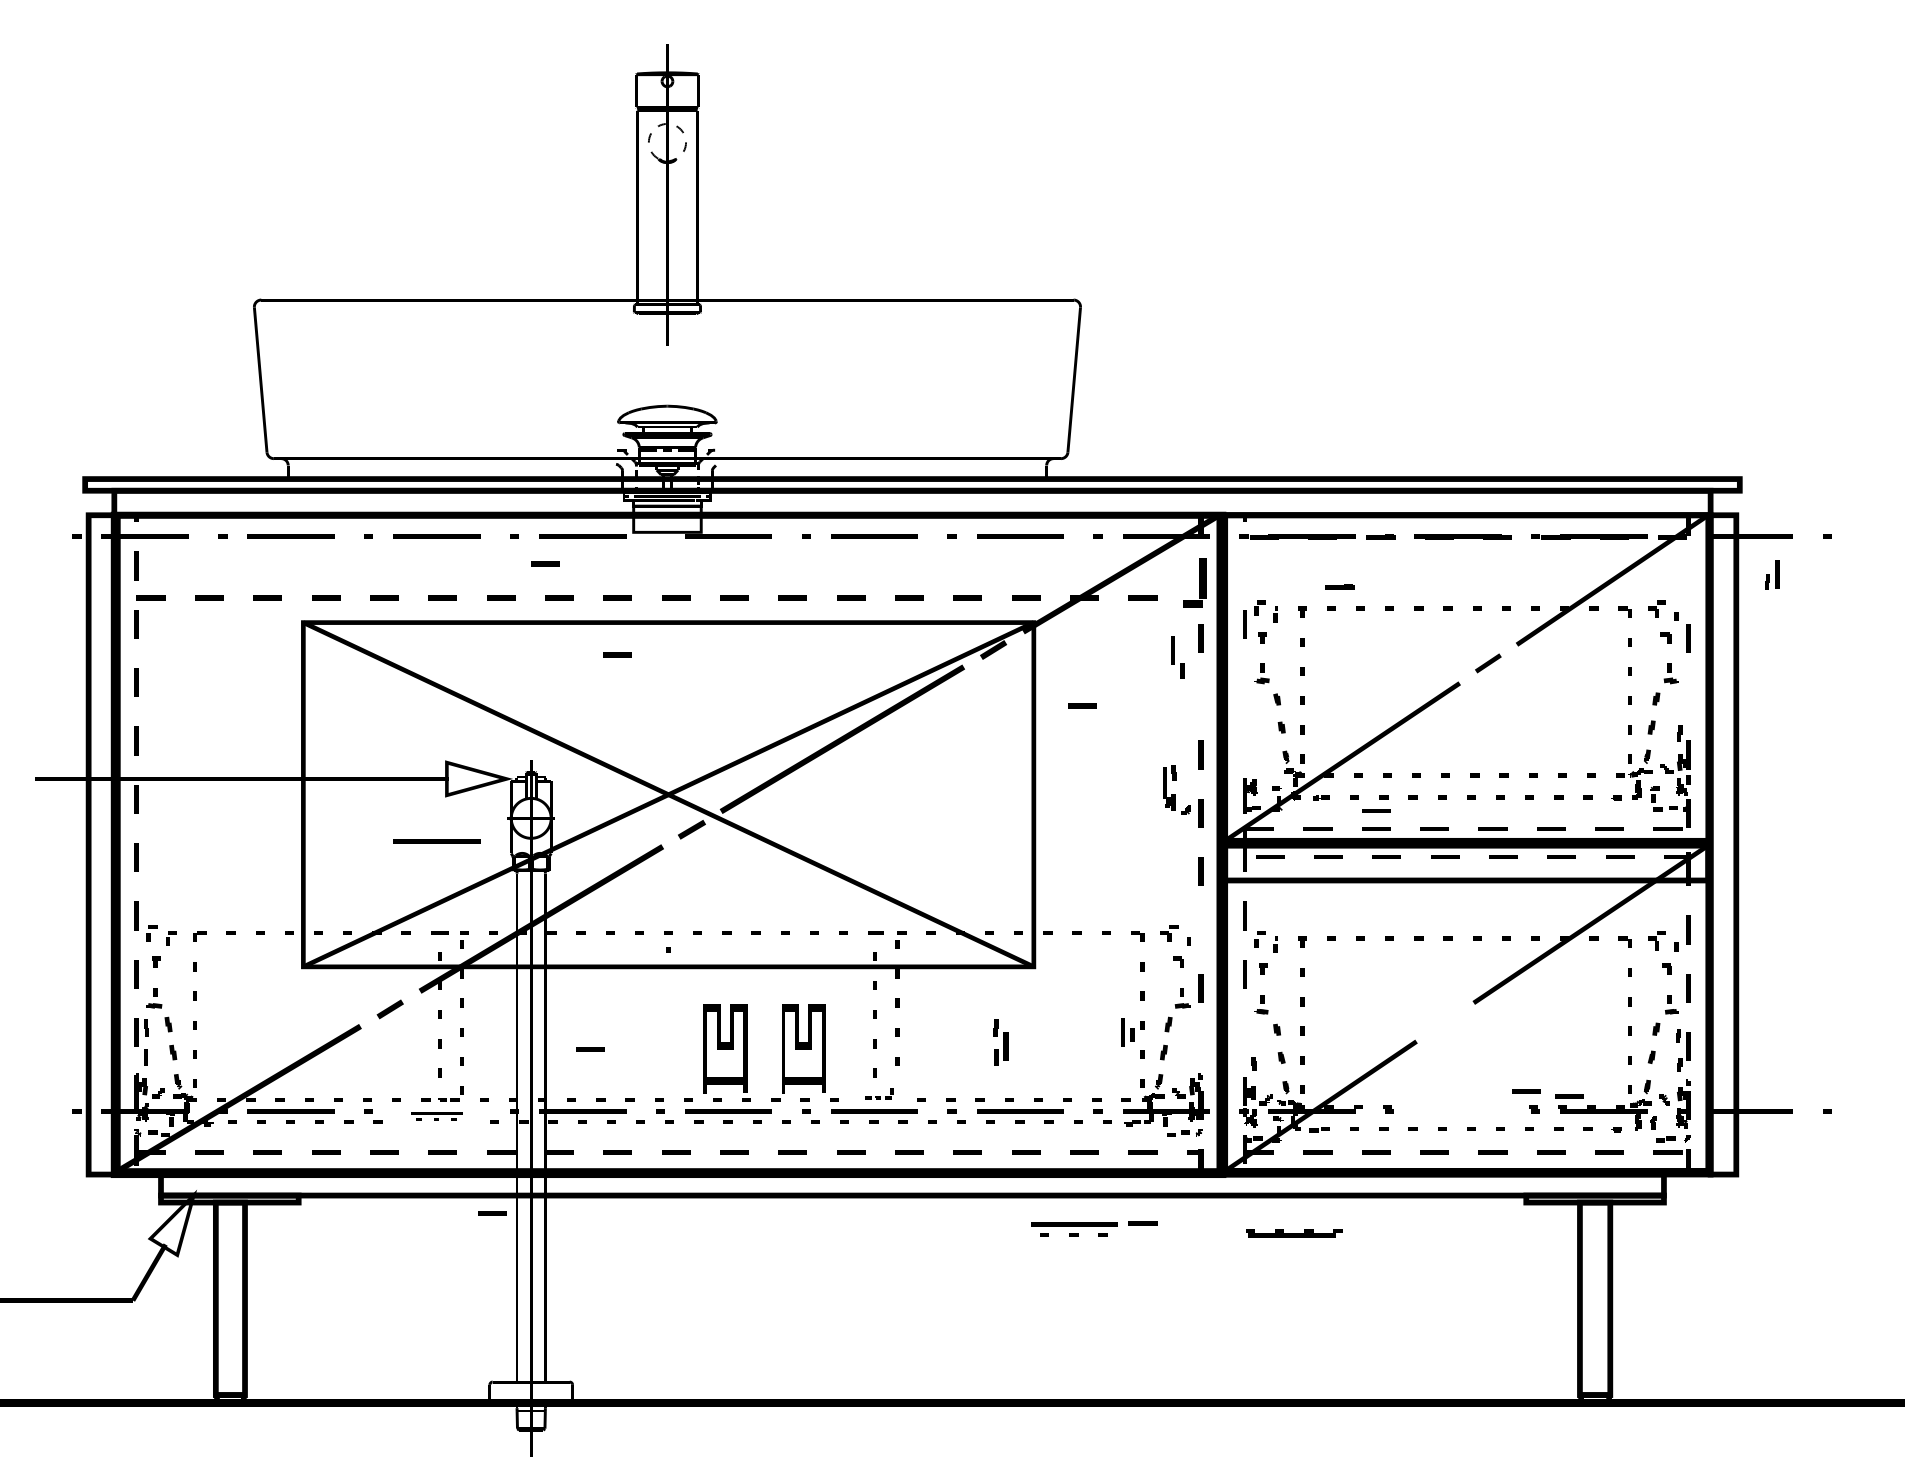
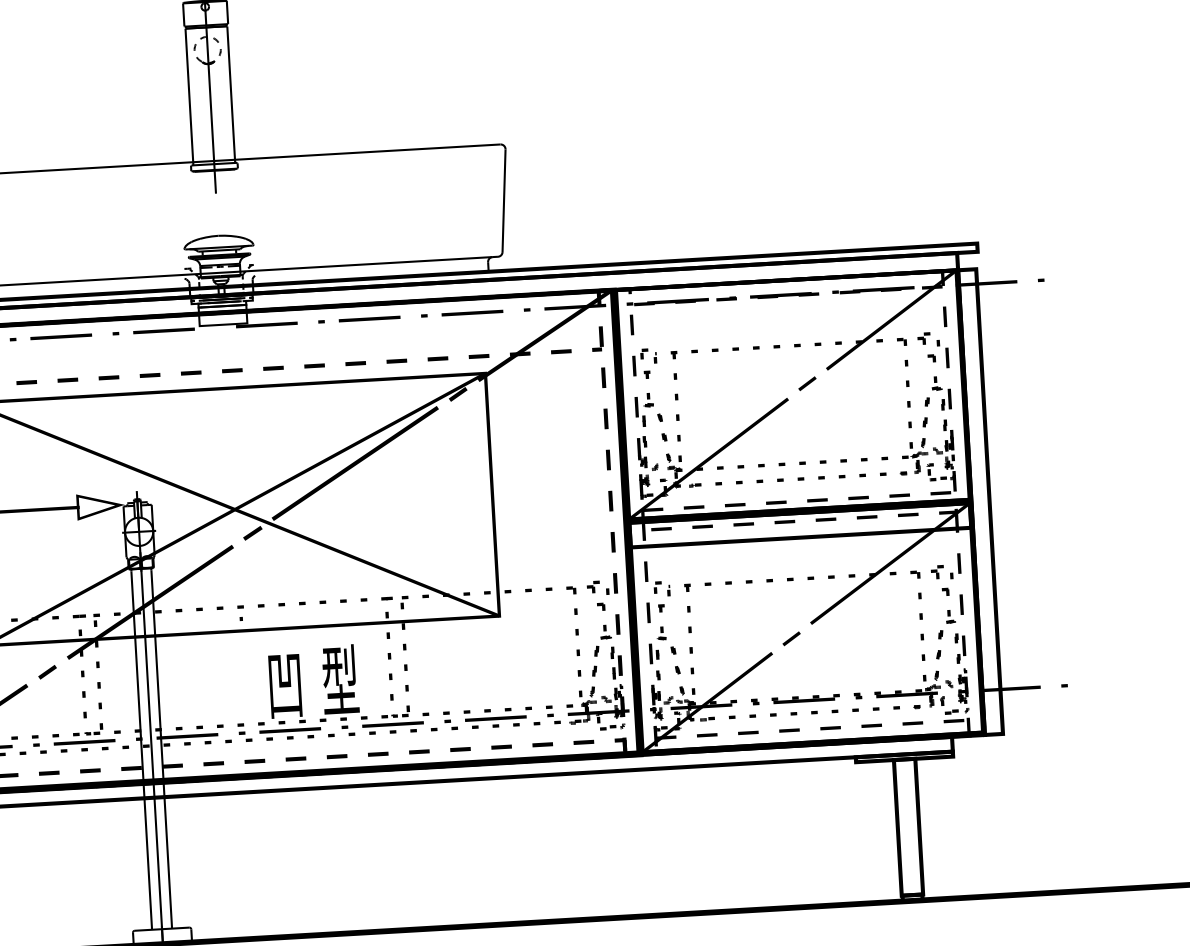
line: (545, 563) -> (138, 351), removed
line: (1244, 565) -> (631, 324), added
part: (1772, 574) -> (946, 399), moved
line: (1688, 579) -> (945, 316), added
part: (1195, 582) -> (597, 338), size x0.71
part: (1339, 586) -> (699, 335), removed
line: (617, 654) -> (193, 412), removed
part: (1177, 657) -> (640, 411), moved
line: (1200, 696) -> (605, 418), added
line: (1082, 705) -> (523, 429), removed
part: (1176, 789) -> (647, 453), moved
line: (1376, 810) -> (734, 491), removed
line: (436, 841) -> (73, 552), removed
line: (1200, 929) -> (615, 582), added
line: (1444, 1022) -> (791, 638), added
part: (1127, 1032) -> (654, 653), moved
part: (1000, 1042) -> (616, 662), moved
text: (803, 1043) -> (340, 679), 凹 -> 型
line: (590, 1049) -> (190, 692), removed
line: (1526, 1091) -> (851, 683), removed
part: (879, 1093) -> (395, 711), size x1.43
line: (1569, 1096) -> (882, 685), removed
part: (436, 1116) -> (84, 745), size x1.67
line: (492, 1213) -> (127, 811), removed
line: (1142, 1223) -> (586, 792), removed
part: (1074, 1229) -> (538, 799), removed
part: (1294, 1233) -> (805, 699), moved

